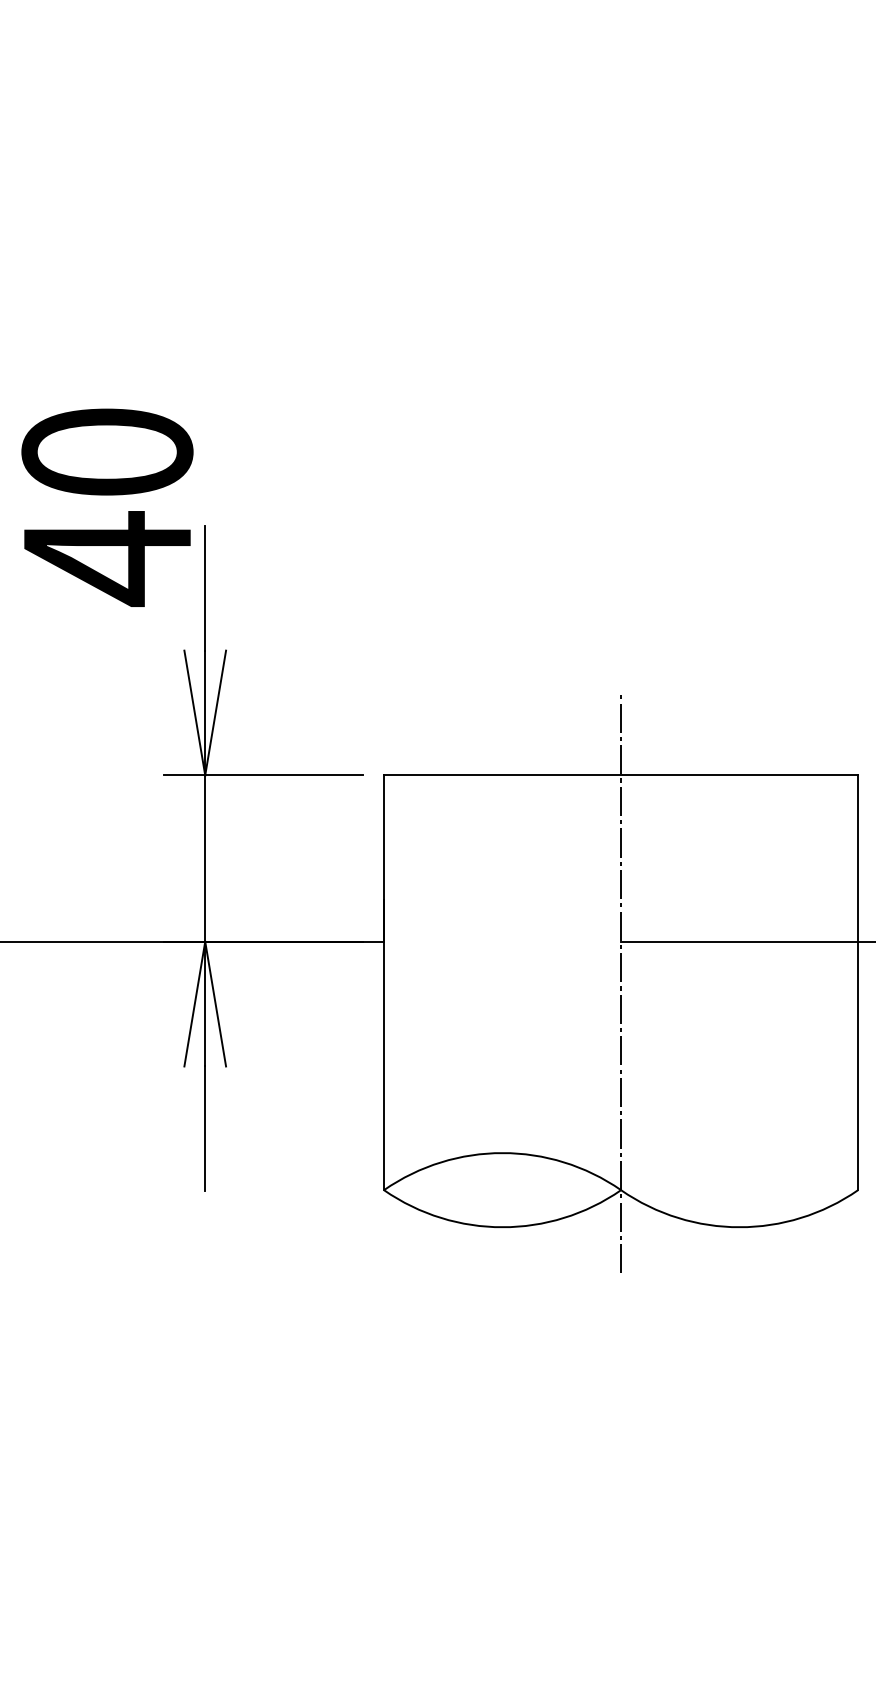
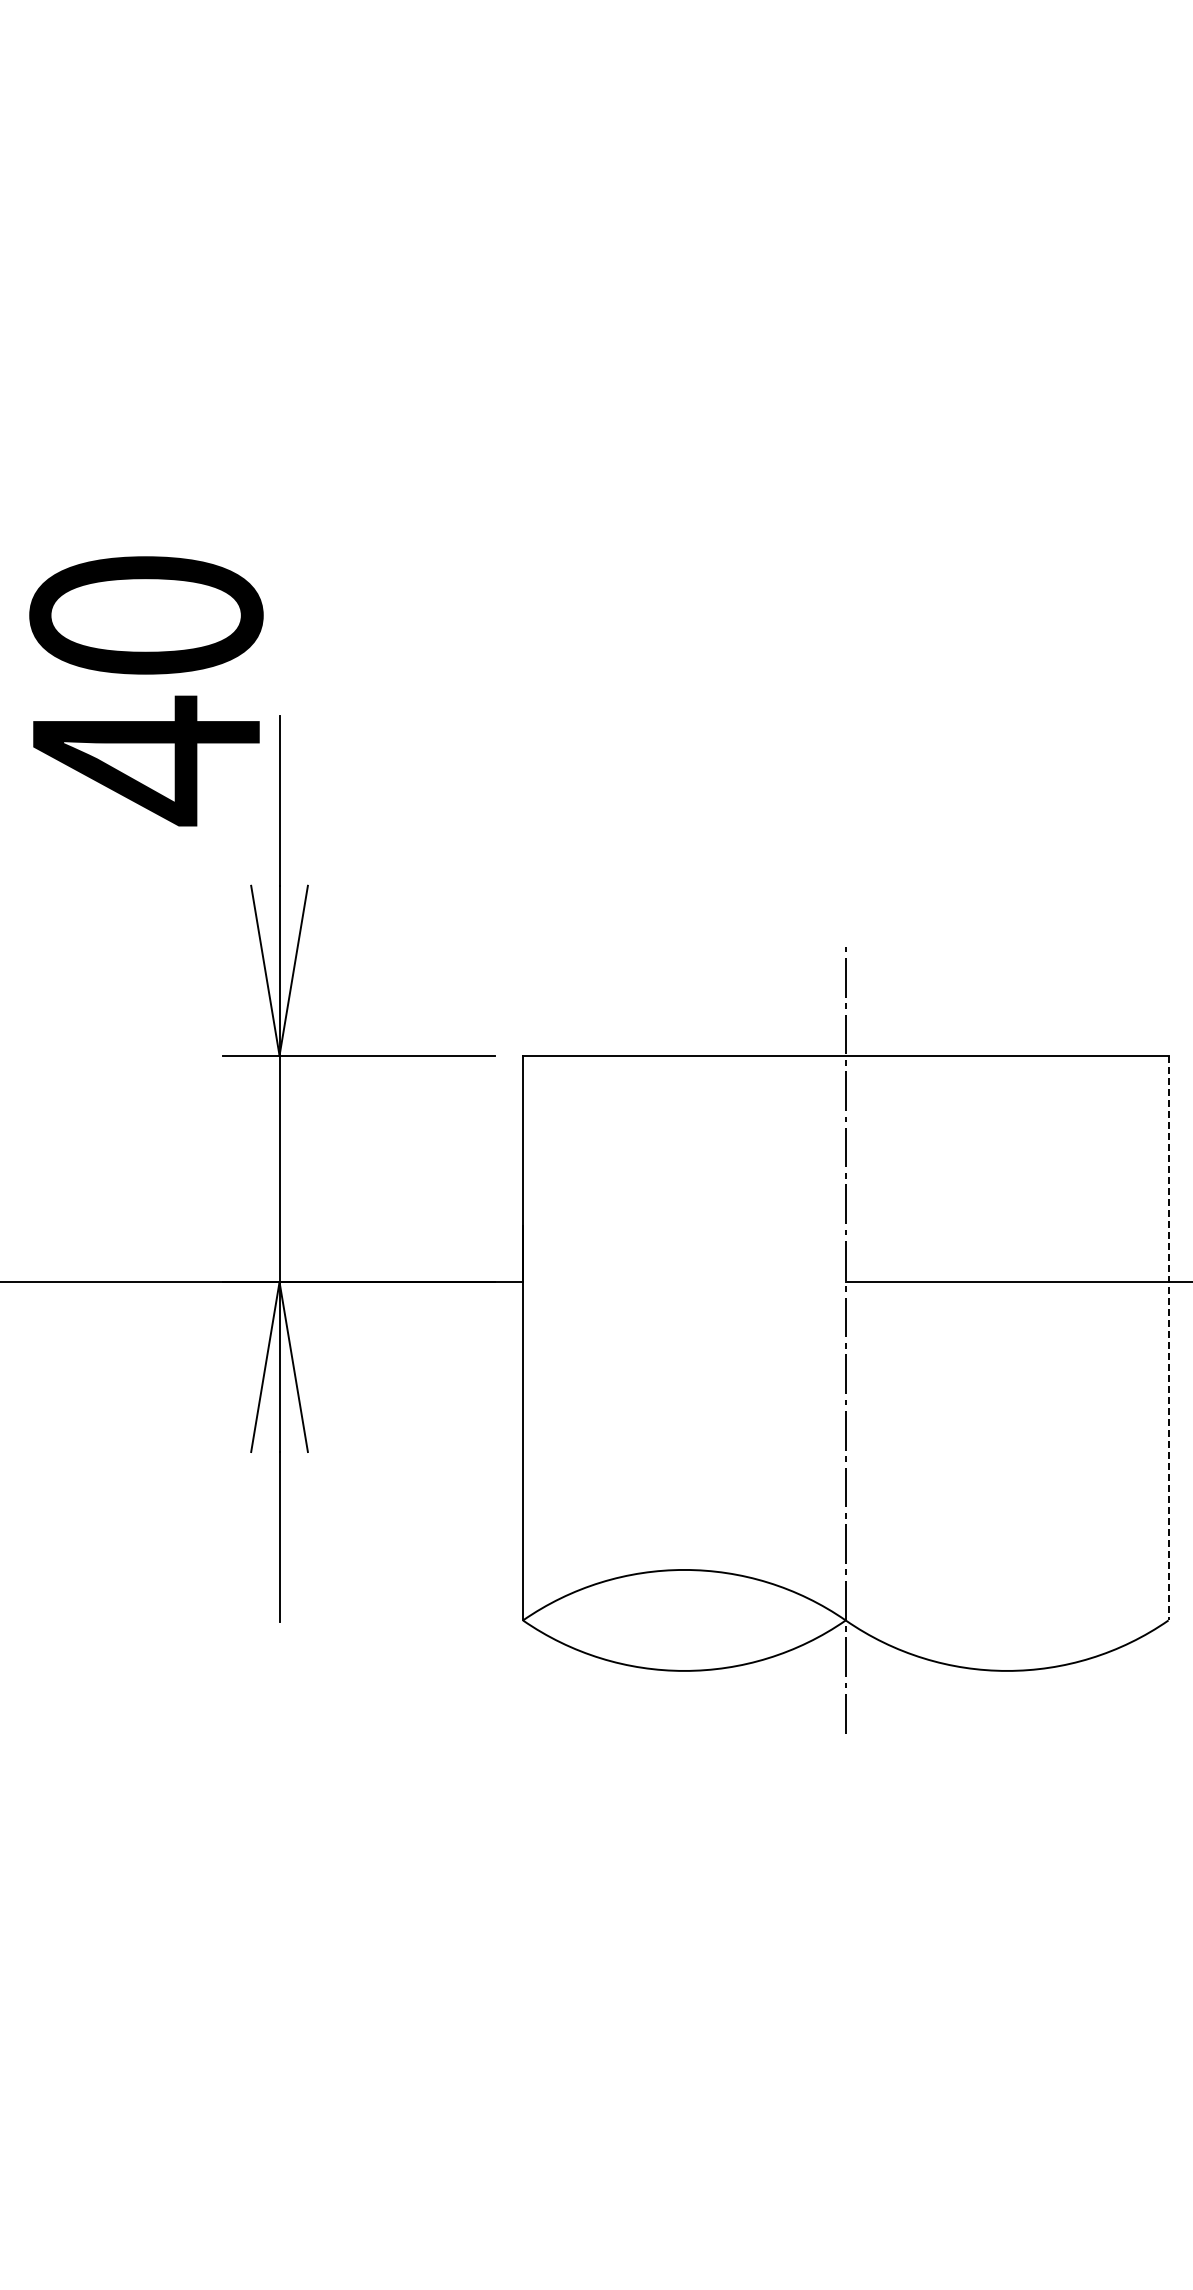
line: (858, 983) -> (1168, 1338), solid -> dashed

